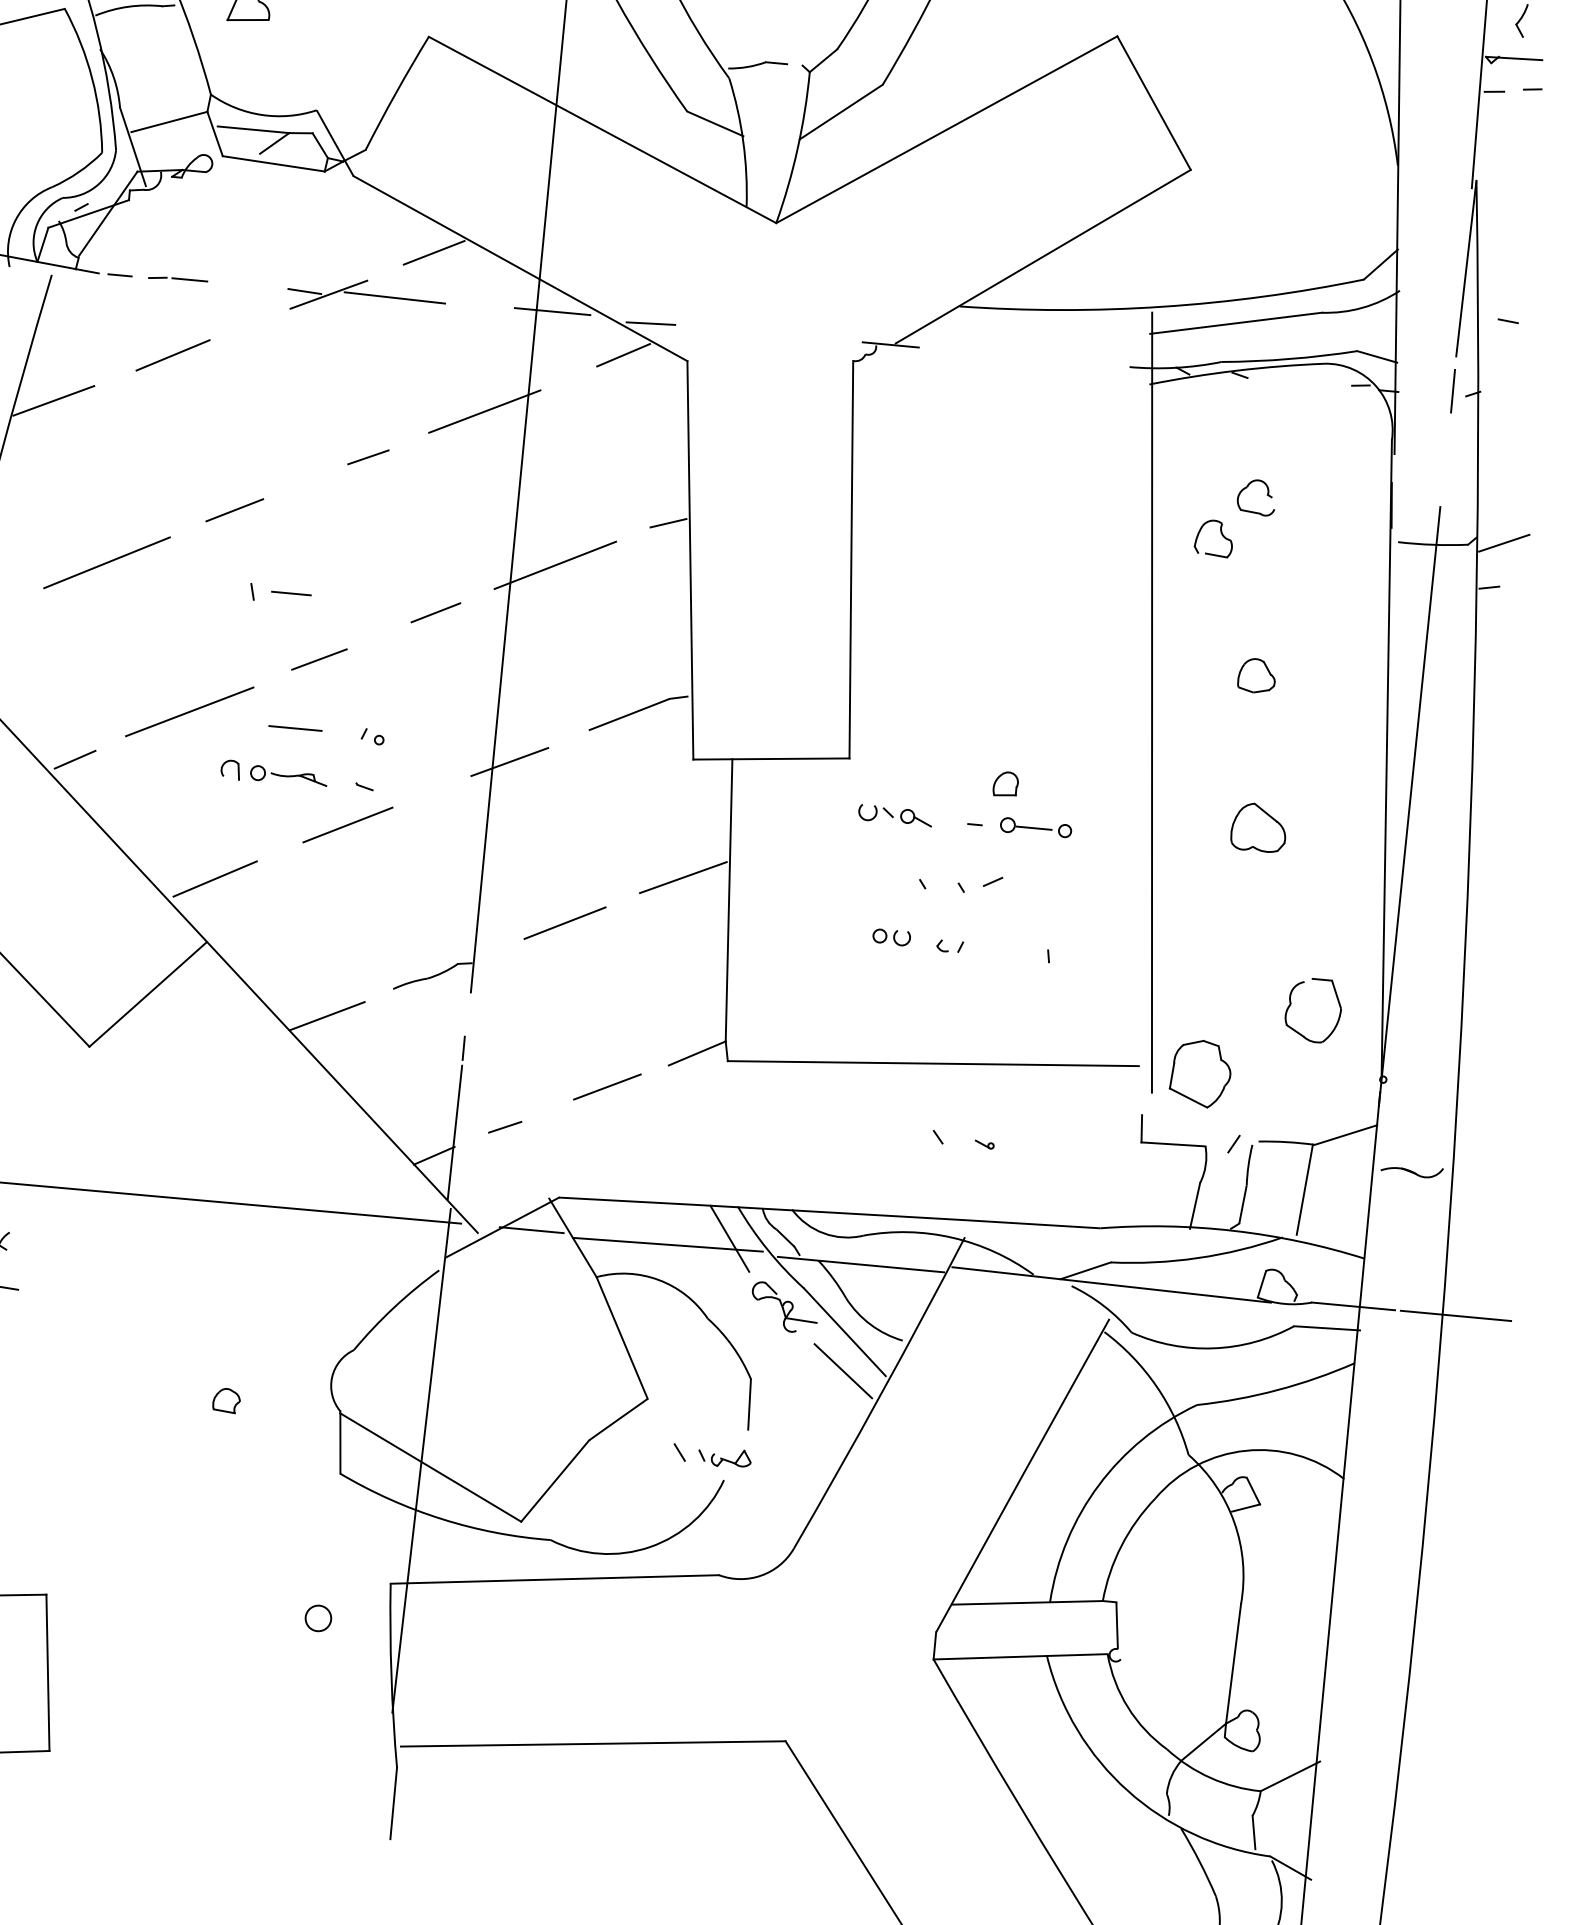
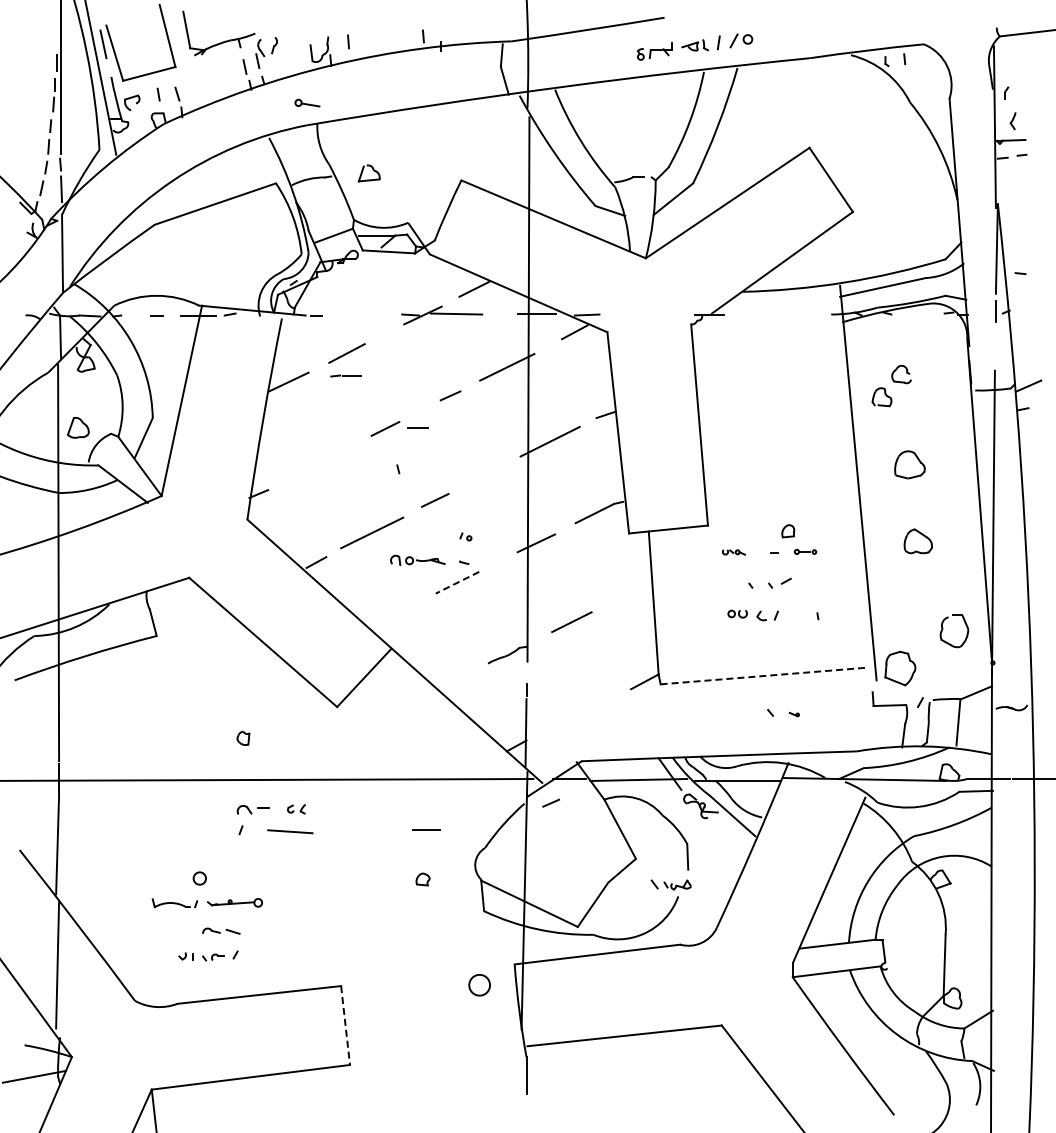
part: (177, 278) -> (345, 375), moved
line: (105, 562) -> (322, 461), removed
line: (290, 591) -> (417, 427), moved
line: (434, 613) -> (491, 471), removed
part: (1257, 675) -> (910, 464), size x1.6
line: (295, 726) -> (426, 829), moved
part: (894, 815) -> (733, 552), size x0.6
line: (348, 824) -> (457, 582), solid -> dashed
part: (1036, 827) -> (805, 551), size x0.6
line: (683, 877) -> (629, 593), removed
line: (214, 879) -> (392, 616), removed
part: (949, 945) -> (767, 615), size x1.6
line: (326, 1016) -> (455, 680), removed
line: (935, 1062) -> (765, 675), solid -> dashed
line: (606, 1085) -> (600, 702), removed
line: (504, 1125) -> (550, 802), moved
line: (843, 1370) -> (733, 835), removed
circle: (317, 1618) -> (479, 985), size x1.6
line: (47, 1672) -> (345, 1025), solid -> dashed

